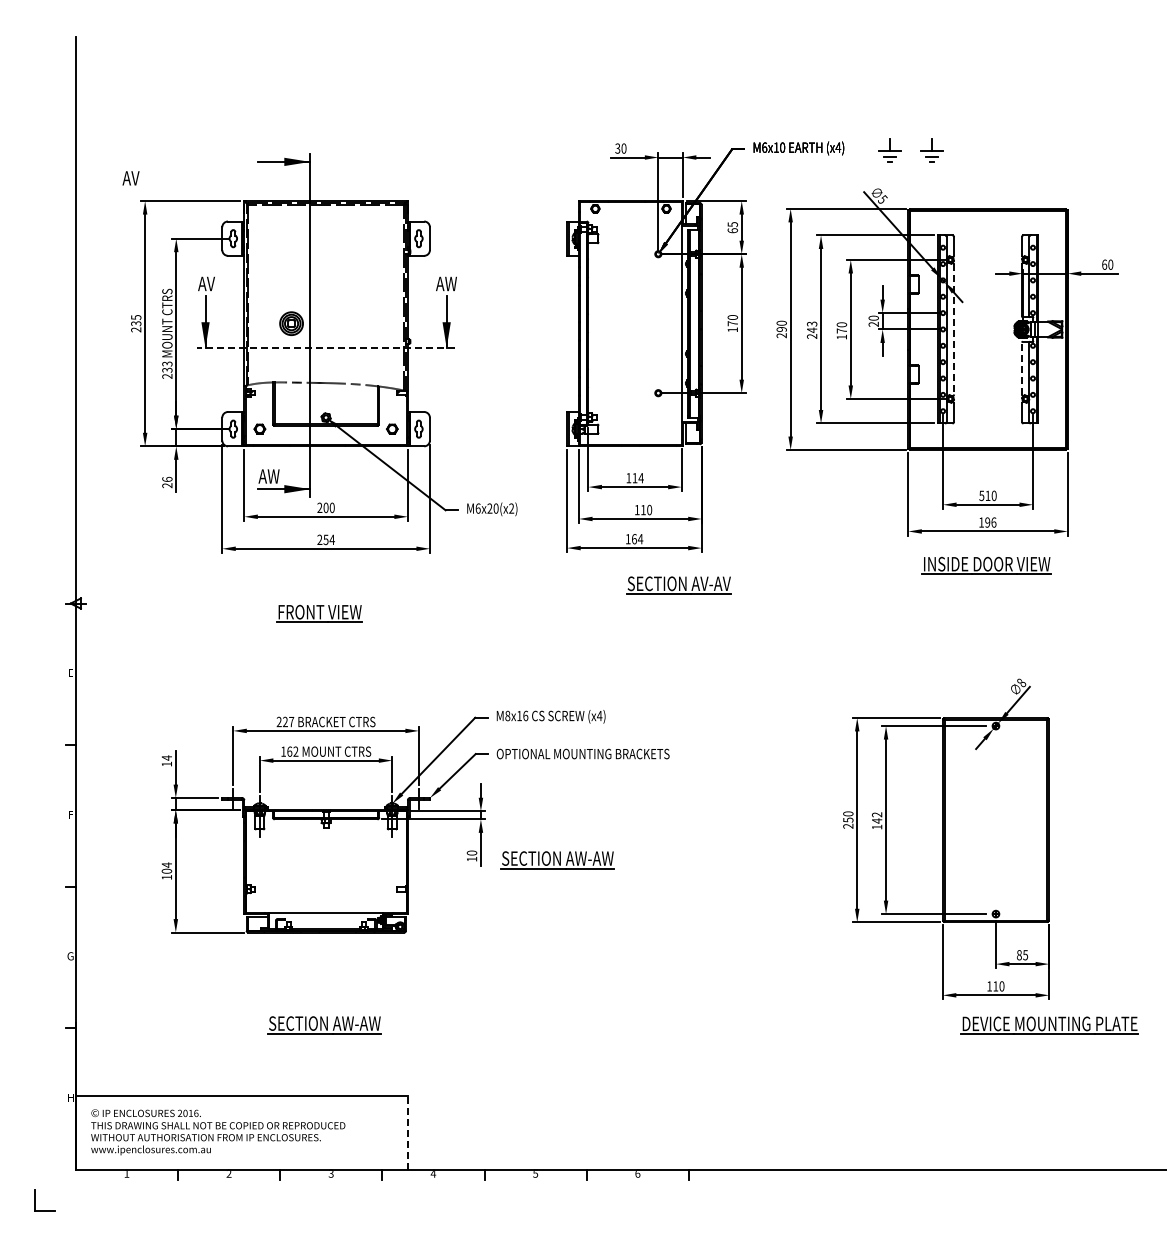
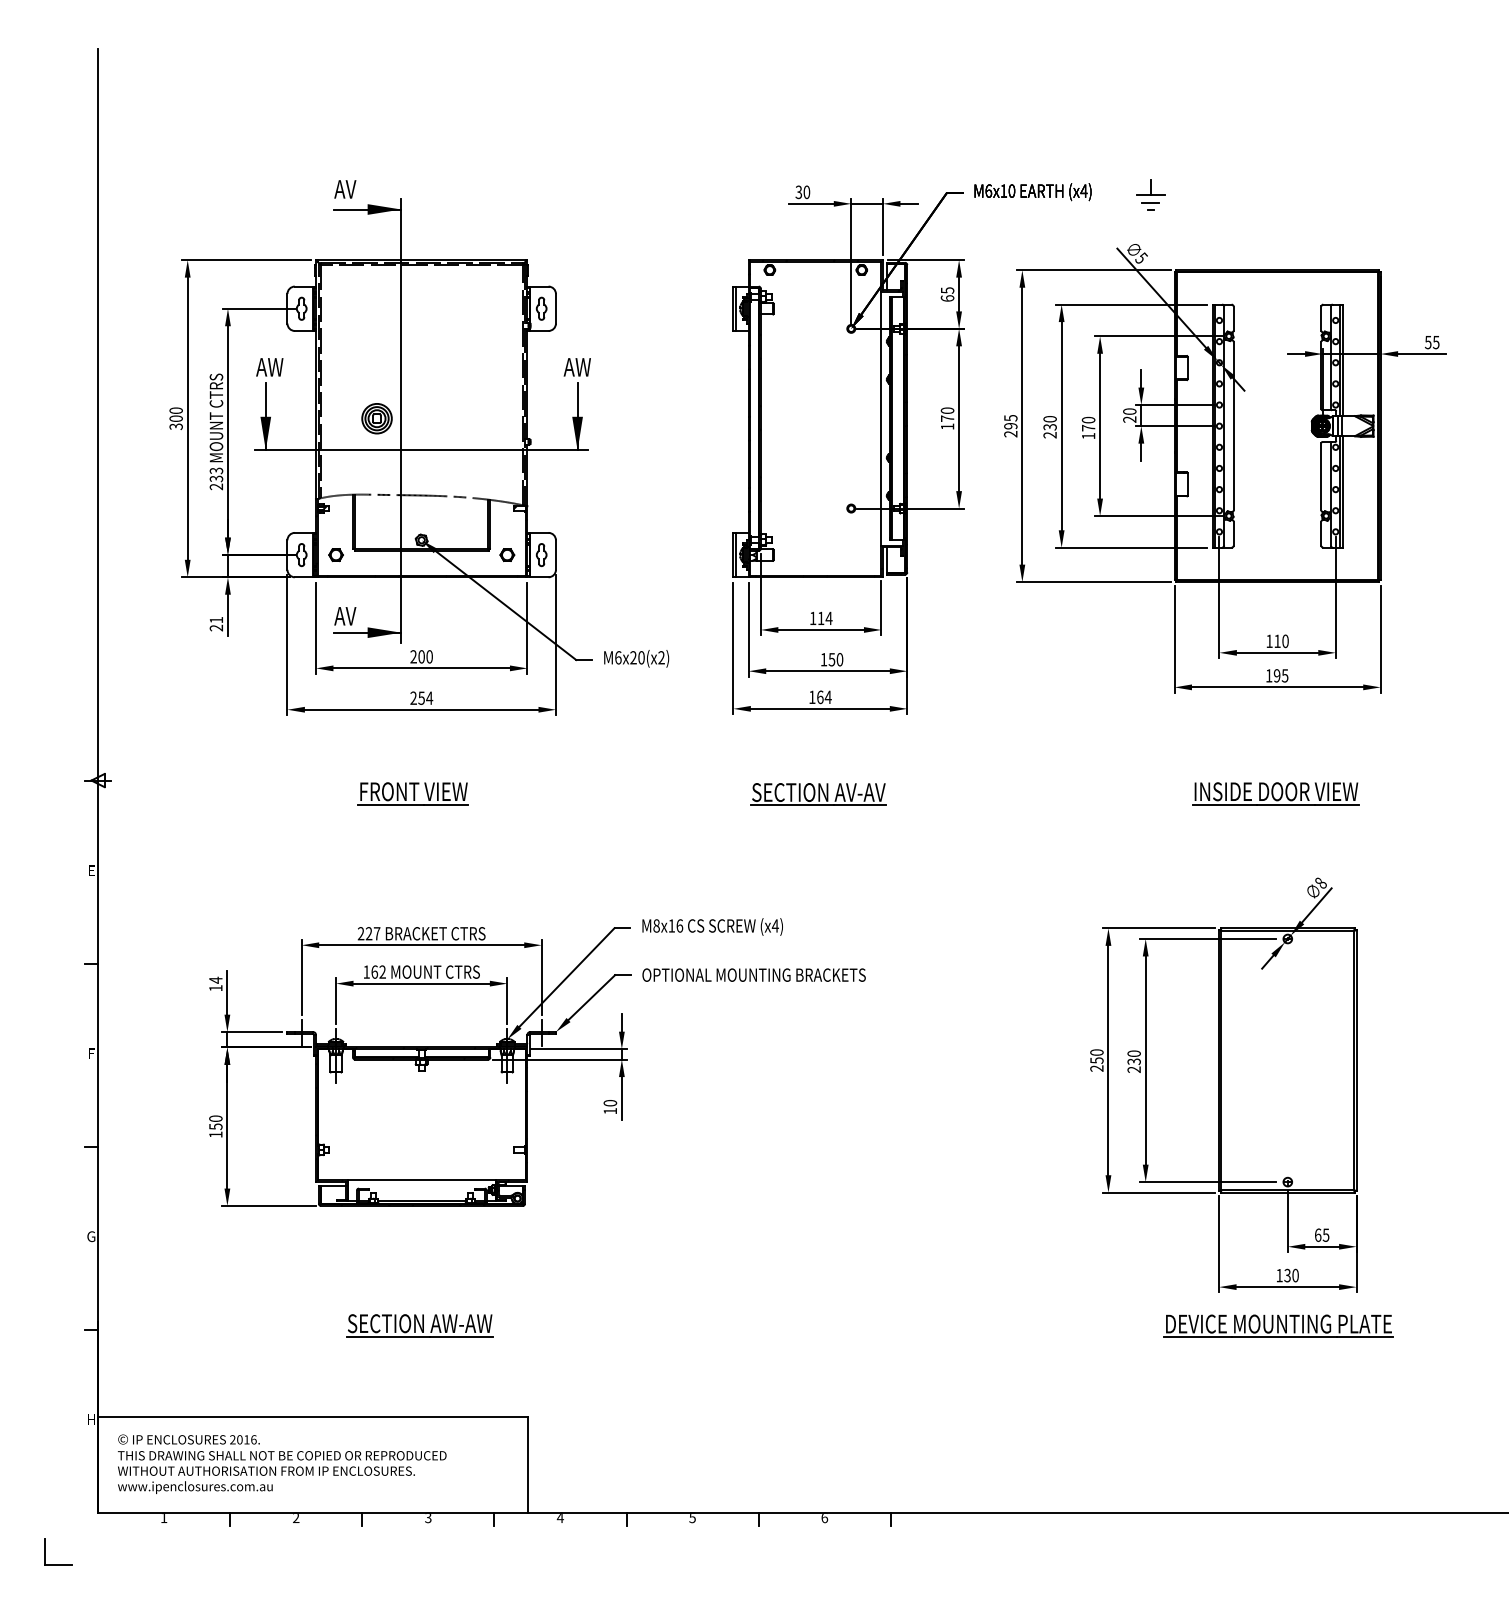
part: (931, 150) -> (1204, 194), removed
text: (130, 178) -> (344, 189), moved
text: (1107, 264) -> (1432, 342), 60 -> 55
text: (213, 283) -> (276, 366), AV -> AW
text: (781, 322) -> (1010, 417), 290 -> 295
text: (136, 323) -> (176, 418), 235 -> 300
text: (811, 326) -> (1049, 422), 243 -> 230
line: (954, 329) -> (1234, 426), dashed -> solid
line: (326, 348) -> (422, 450), dashed -> solid
line: (1021, 368) -> (1320, 476), dashed -> solid
text: (273, 476) -> (353, 616), AW -> AV
text: (167, 478) -> (216, 618), 26 -> 21
text: (981, 495) -> (1269, 640), 510 -> 110
text: (643, 510) -> (832, 660), 110 -> 150
text: (993, 522) -> (1284, 675), 196 -> 195
part: (986, 565) -> (1275, 793), moved
part: (678, 585) -> (817, 794), moved
text: (876, 820) -> (1133, 1061), 142 -> 230
part: (557, 860) -> (720, 1112), removed
text: (166, 867) -> (215, 1121), 104 -> 150
text: (1018, 955) -> (1316, 1235), 85 -> 65
text: (995, 986) -> (1287, 1275), 110 -> 130
part: (1049, 1025) -> (1278, 1326), moved
line: (408, 1132) -> (528, 1464), dashed -> solid

